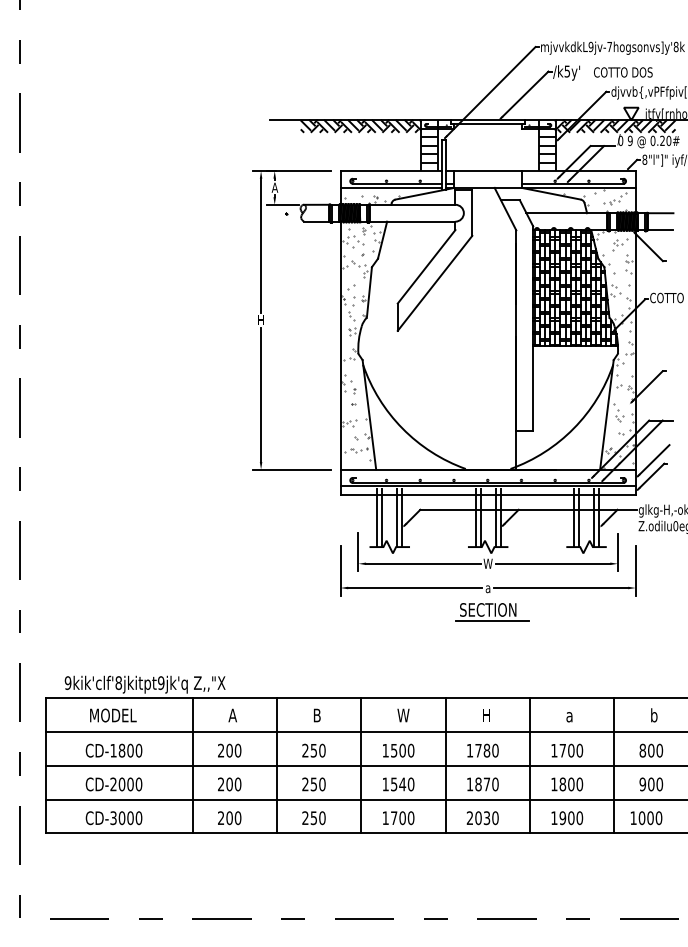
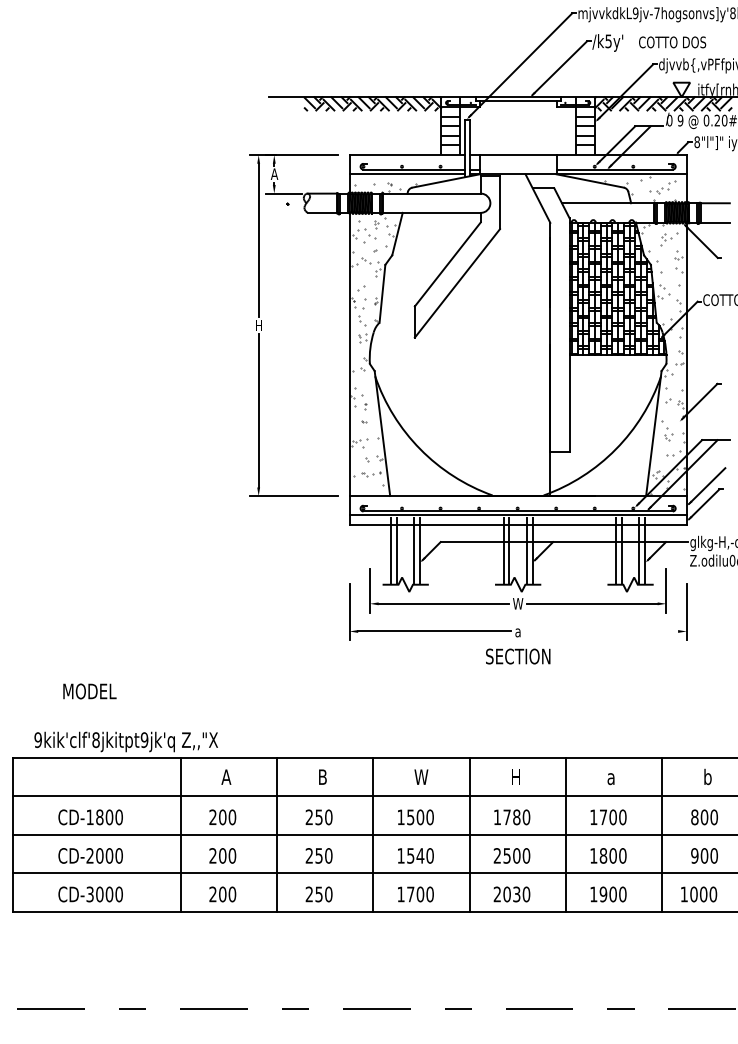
line: (561, 588) -> (601, 632), removed
line: (491, 620) -> (521, 668), removed
text: (113, 715) -> (90, 691), moved
text: (478, 784) -> (507, 855), 1870 -> 2500

